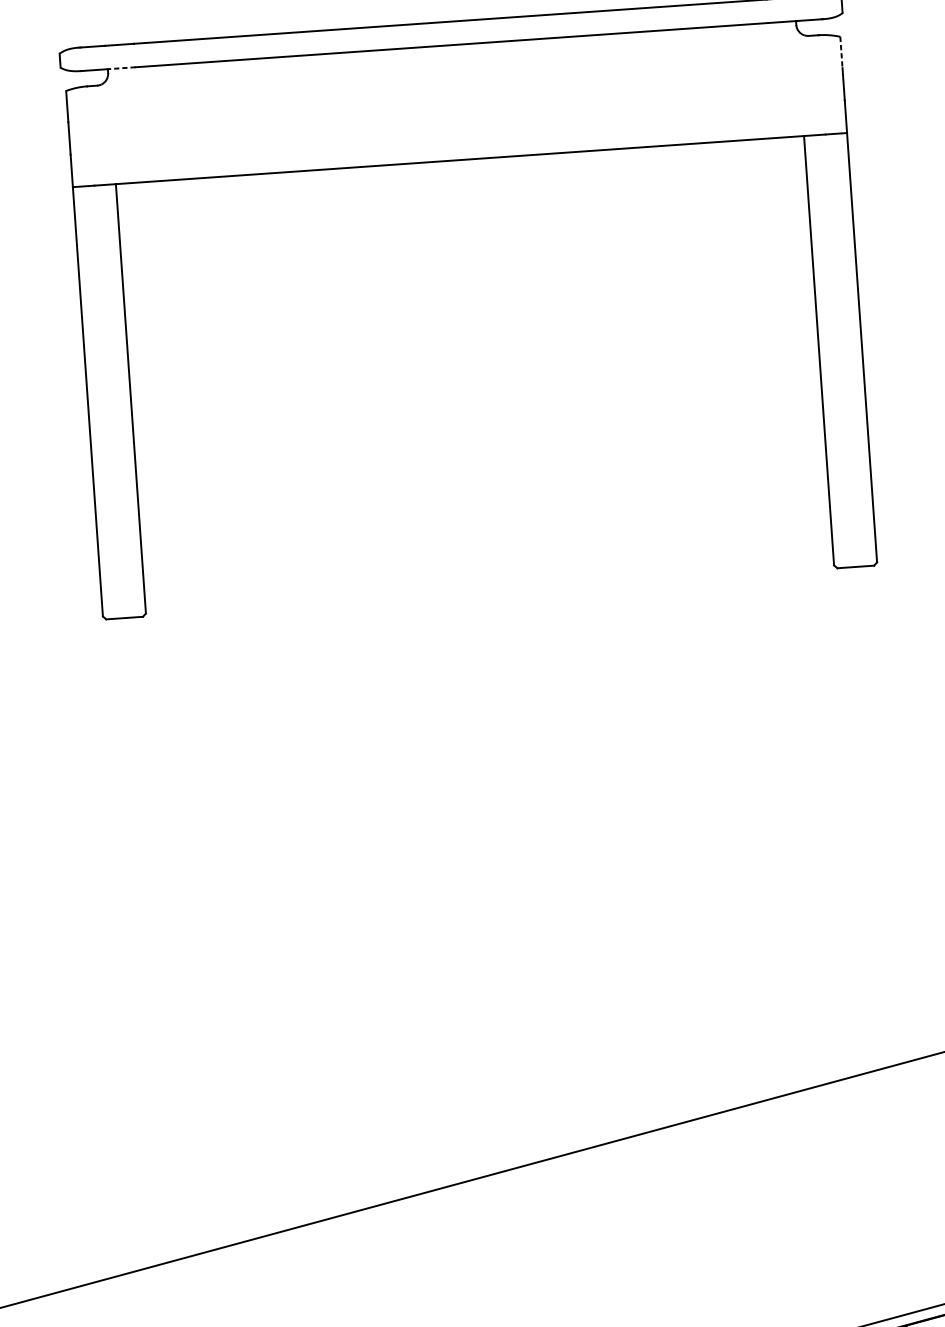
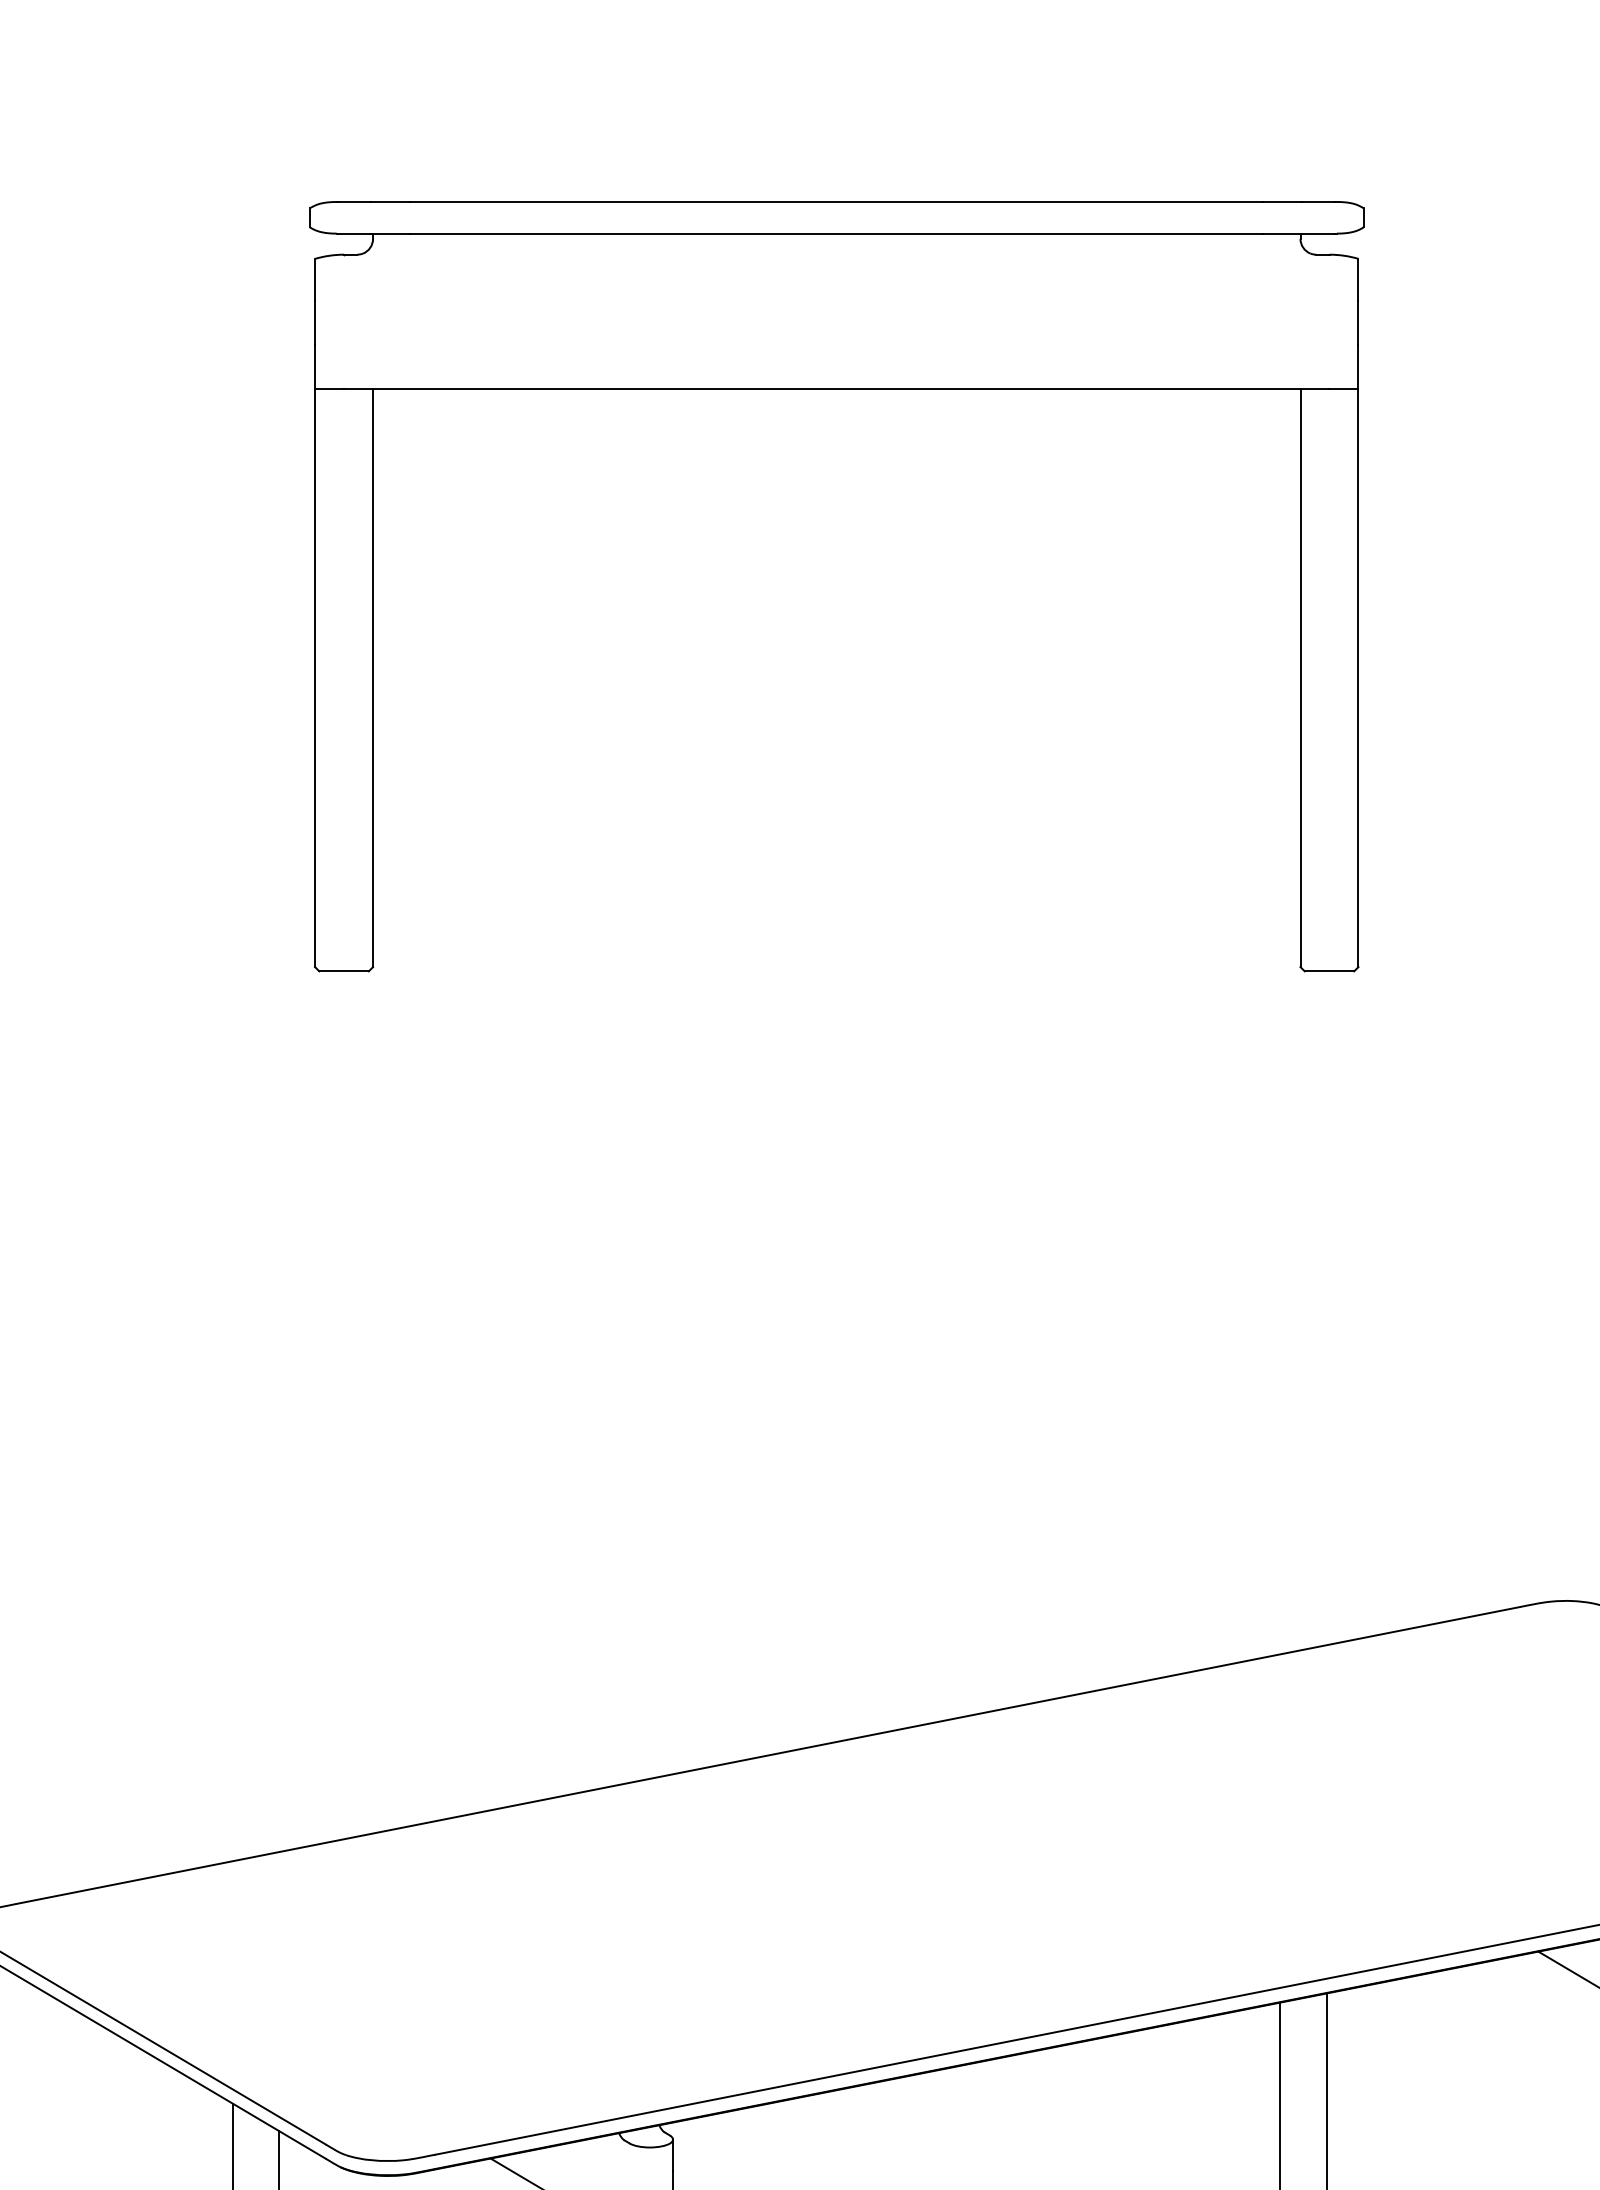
line: (841, 52) -> (1358, 280), dashed -> solid
line: (120, 68) -> (390, 233), dashed -> solid

